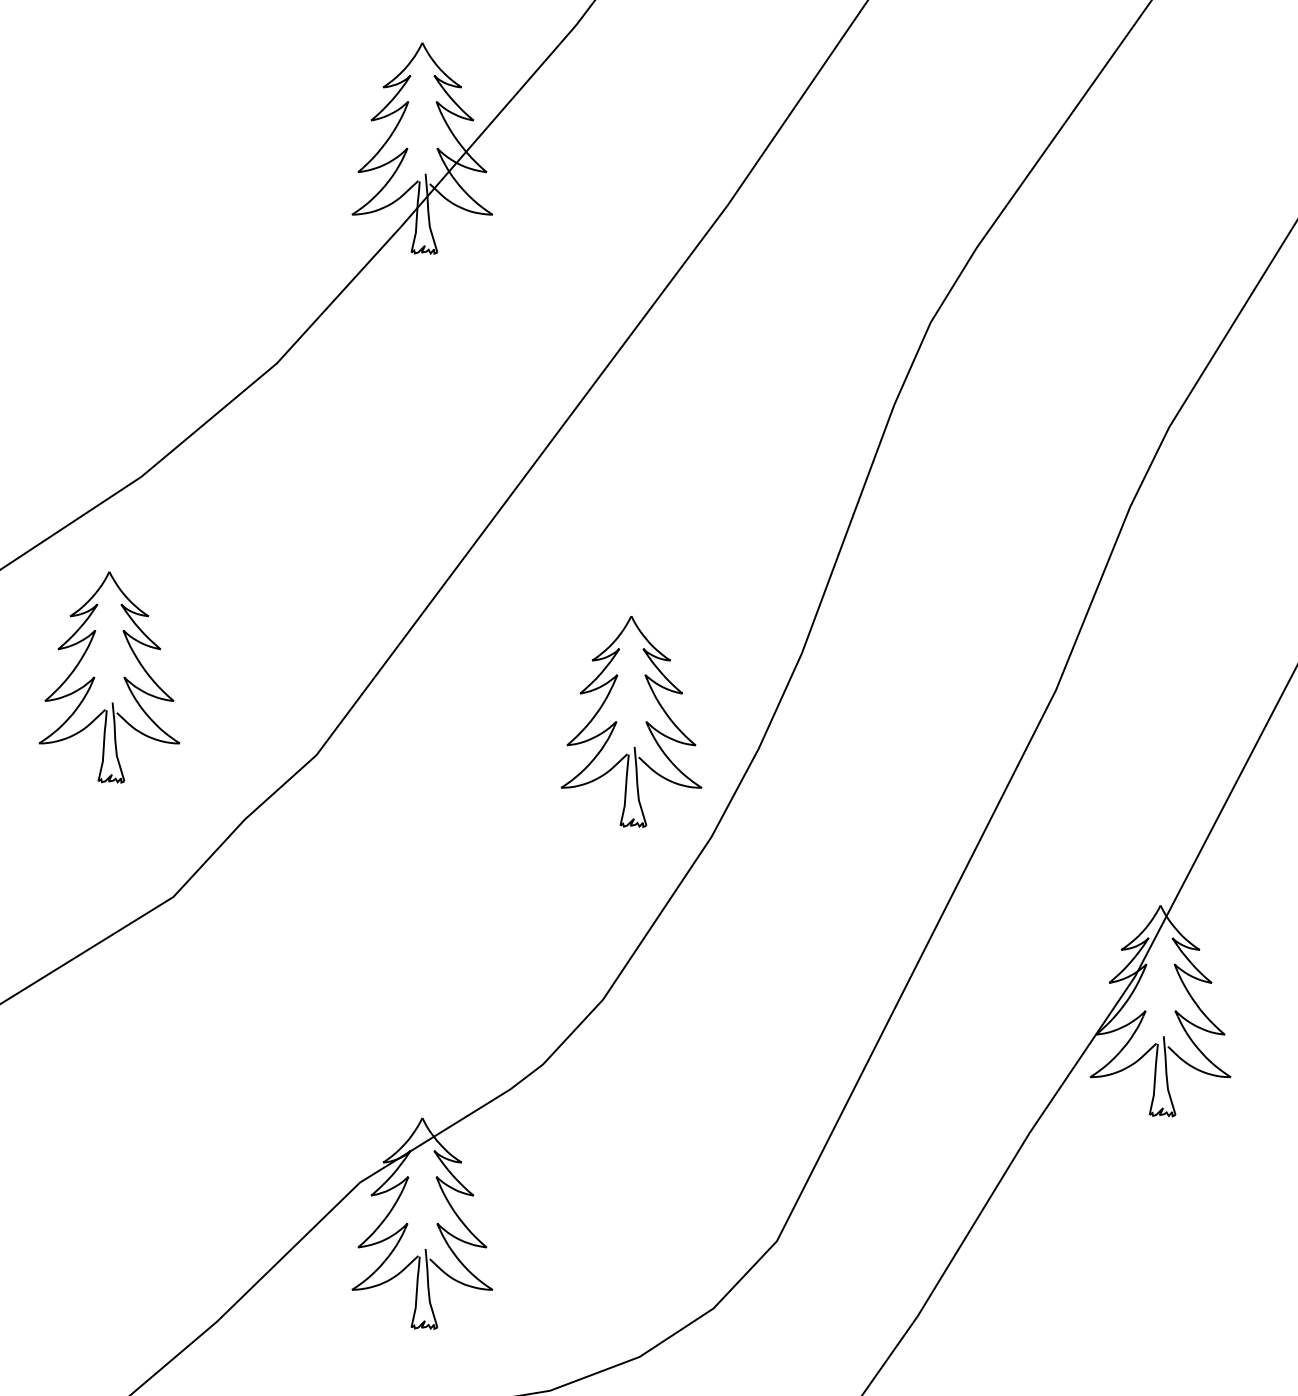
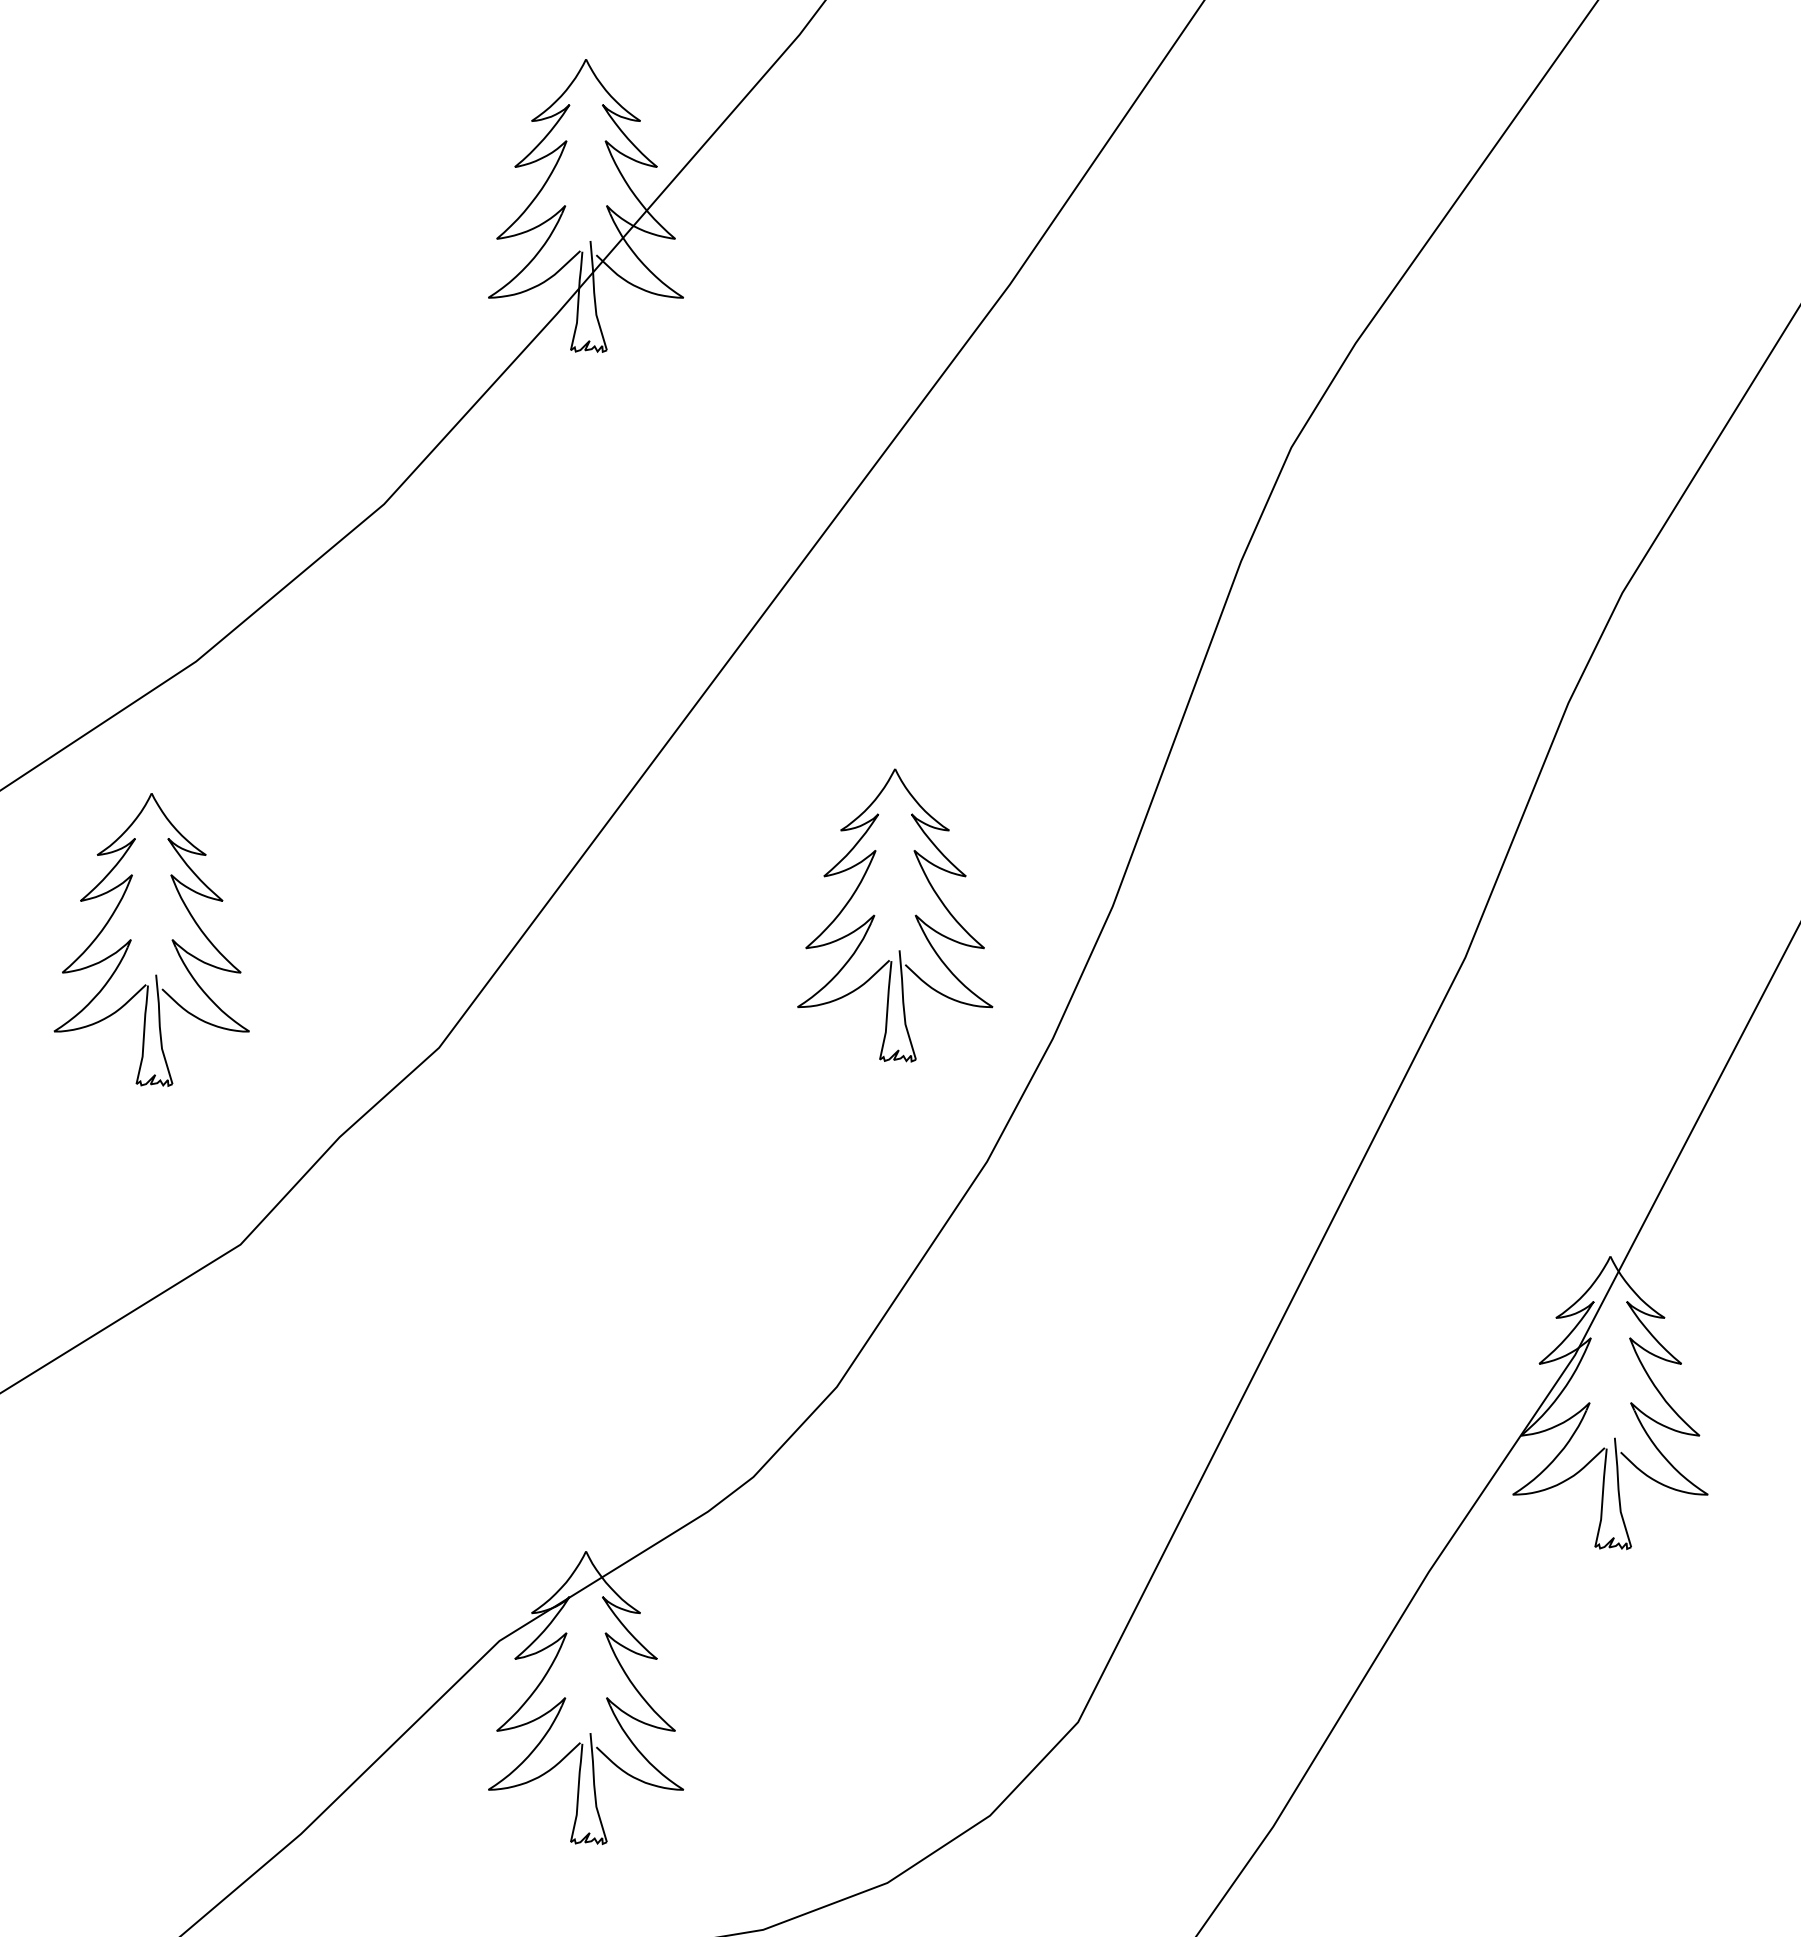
part: (645, 721) -> (914, 915), moved

